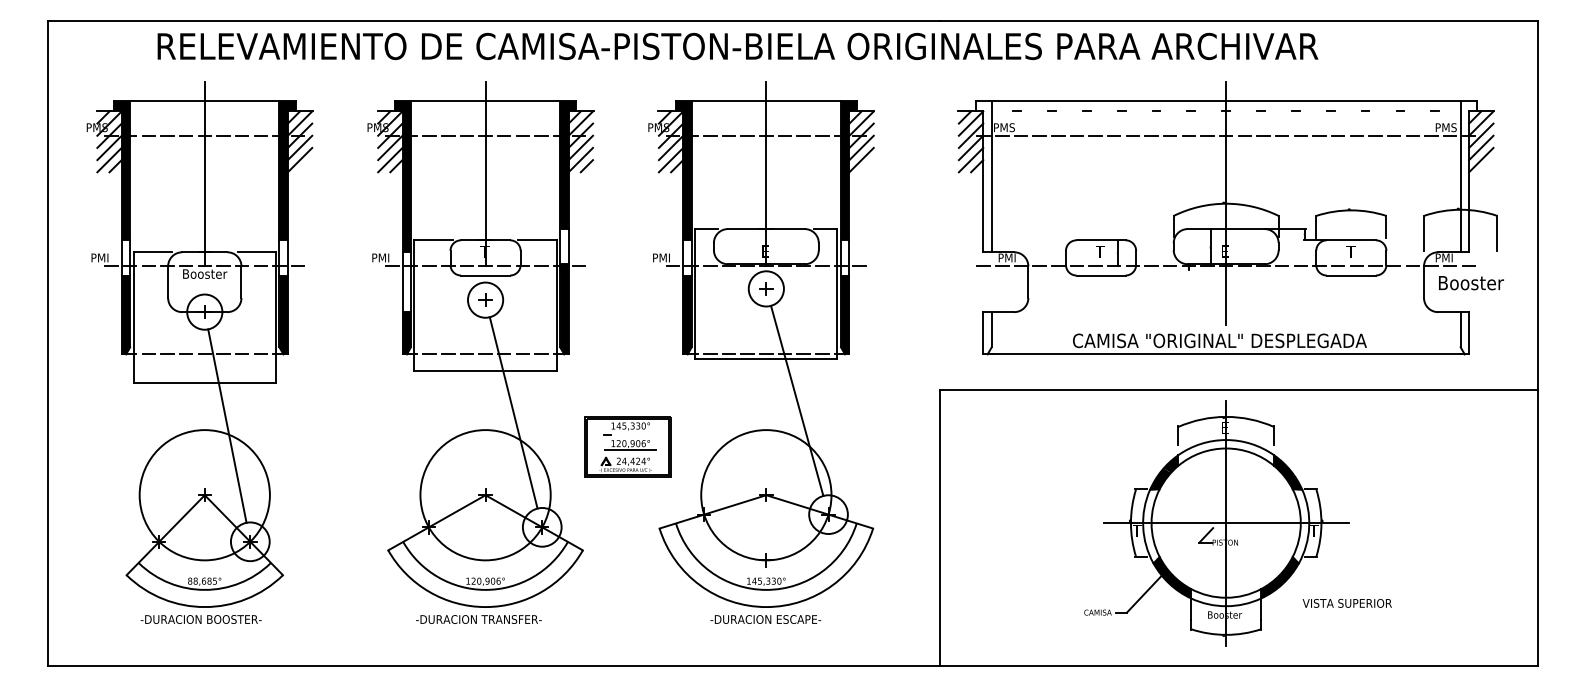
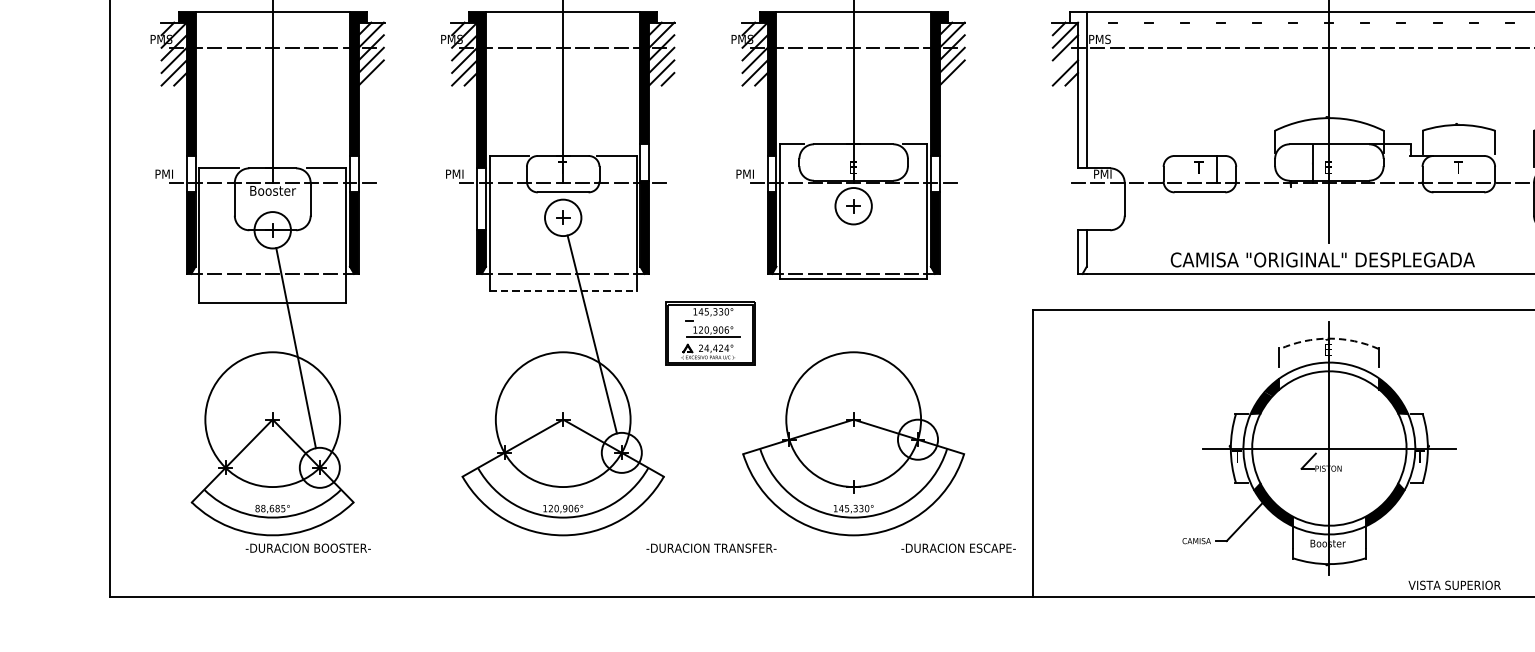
line: (970, 147) -> (1064, 59), removed
line: (486, 370) -> (564, 290), solid -> dashed
line: (797, 400) -> (885, 321), removed
arc: (1226, 416) -> (1329, 338), solid -> dashed
part: (627, 446) -> (710, 333), moved
text: (1346, 603) -> (1453, 585), moved
text: (200, 619) -> (307, 548), moved
text: (478, 619) -> (711, 548), moved
text: (765, 619) -> (958, 548), moved

